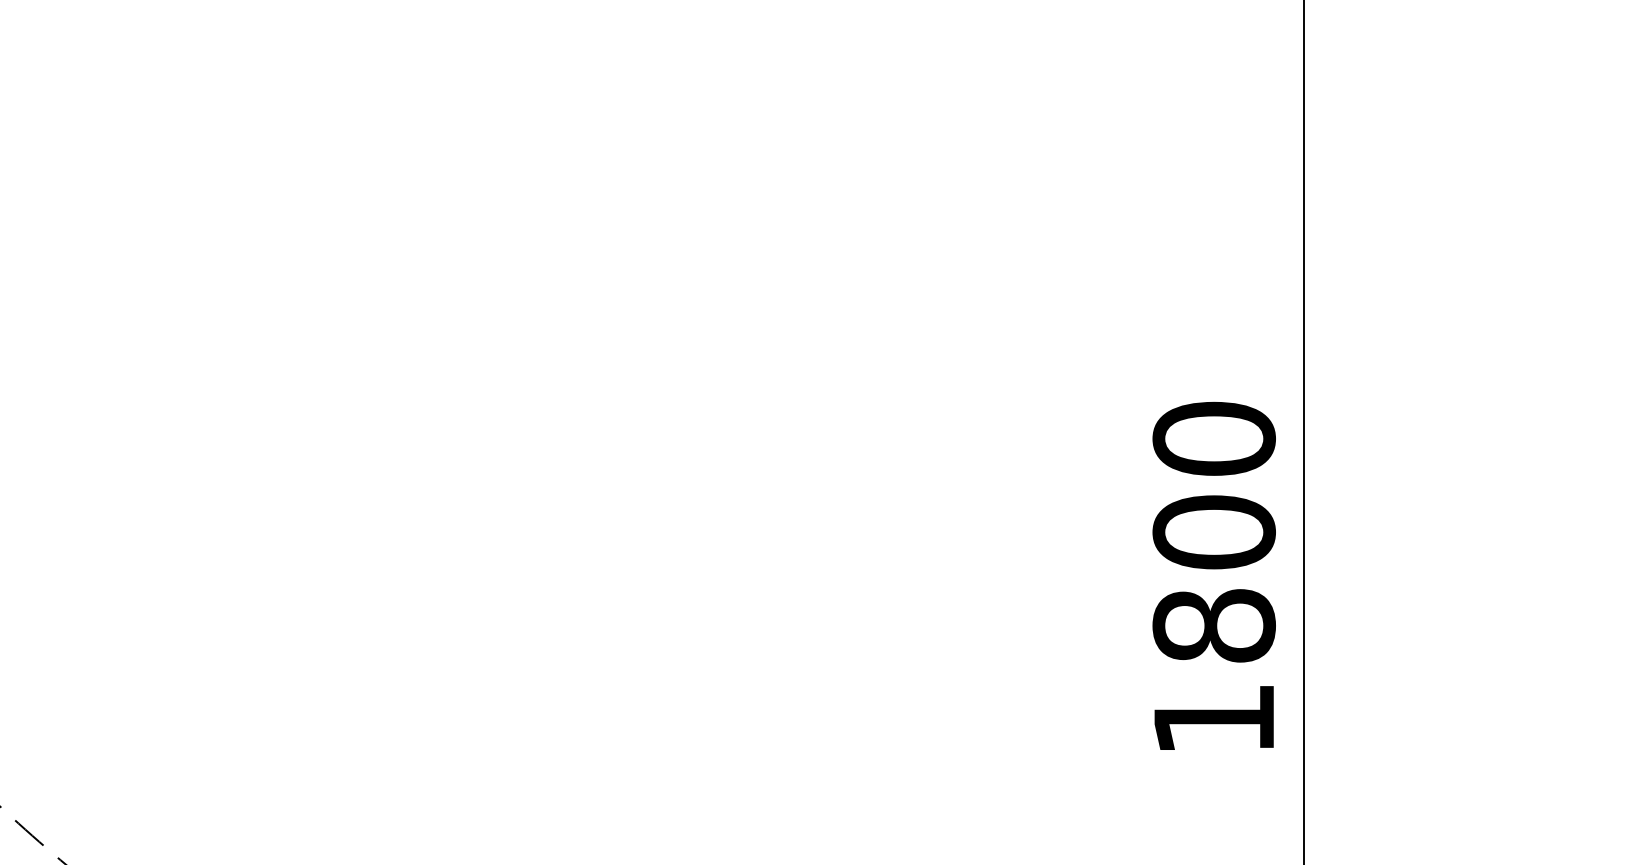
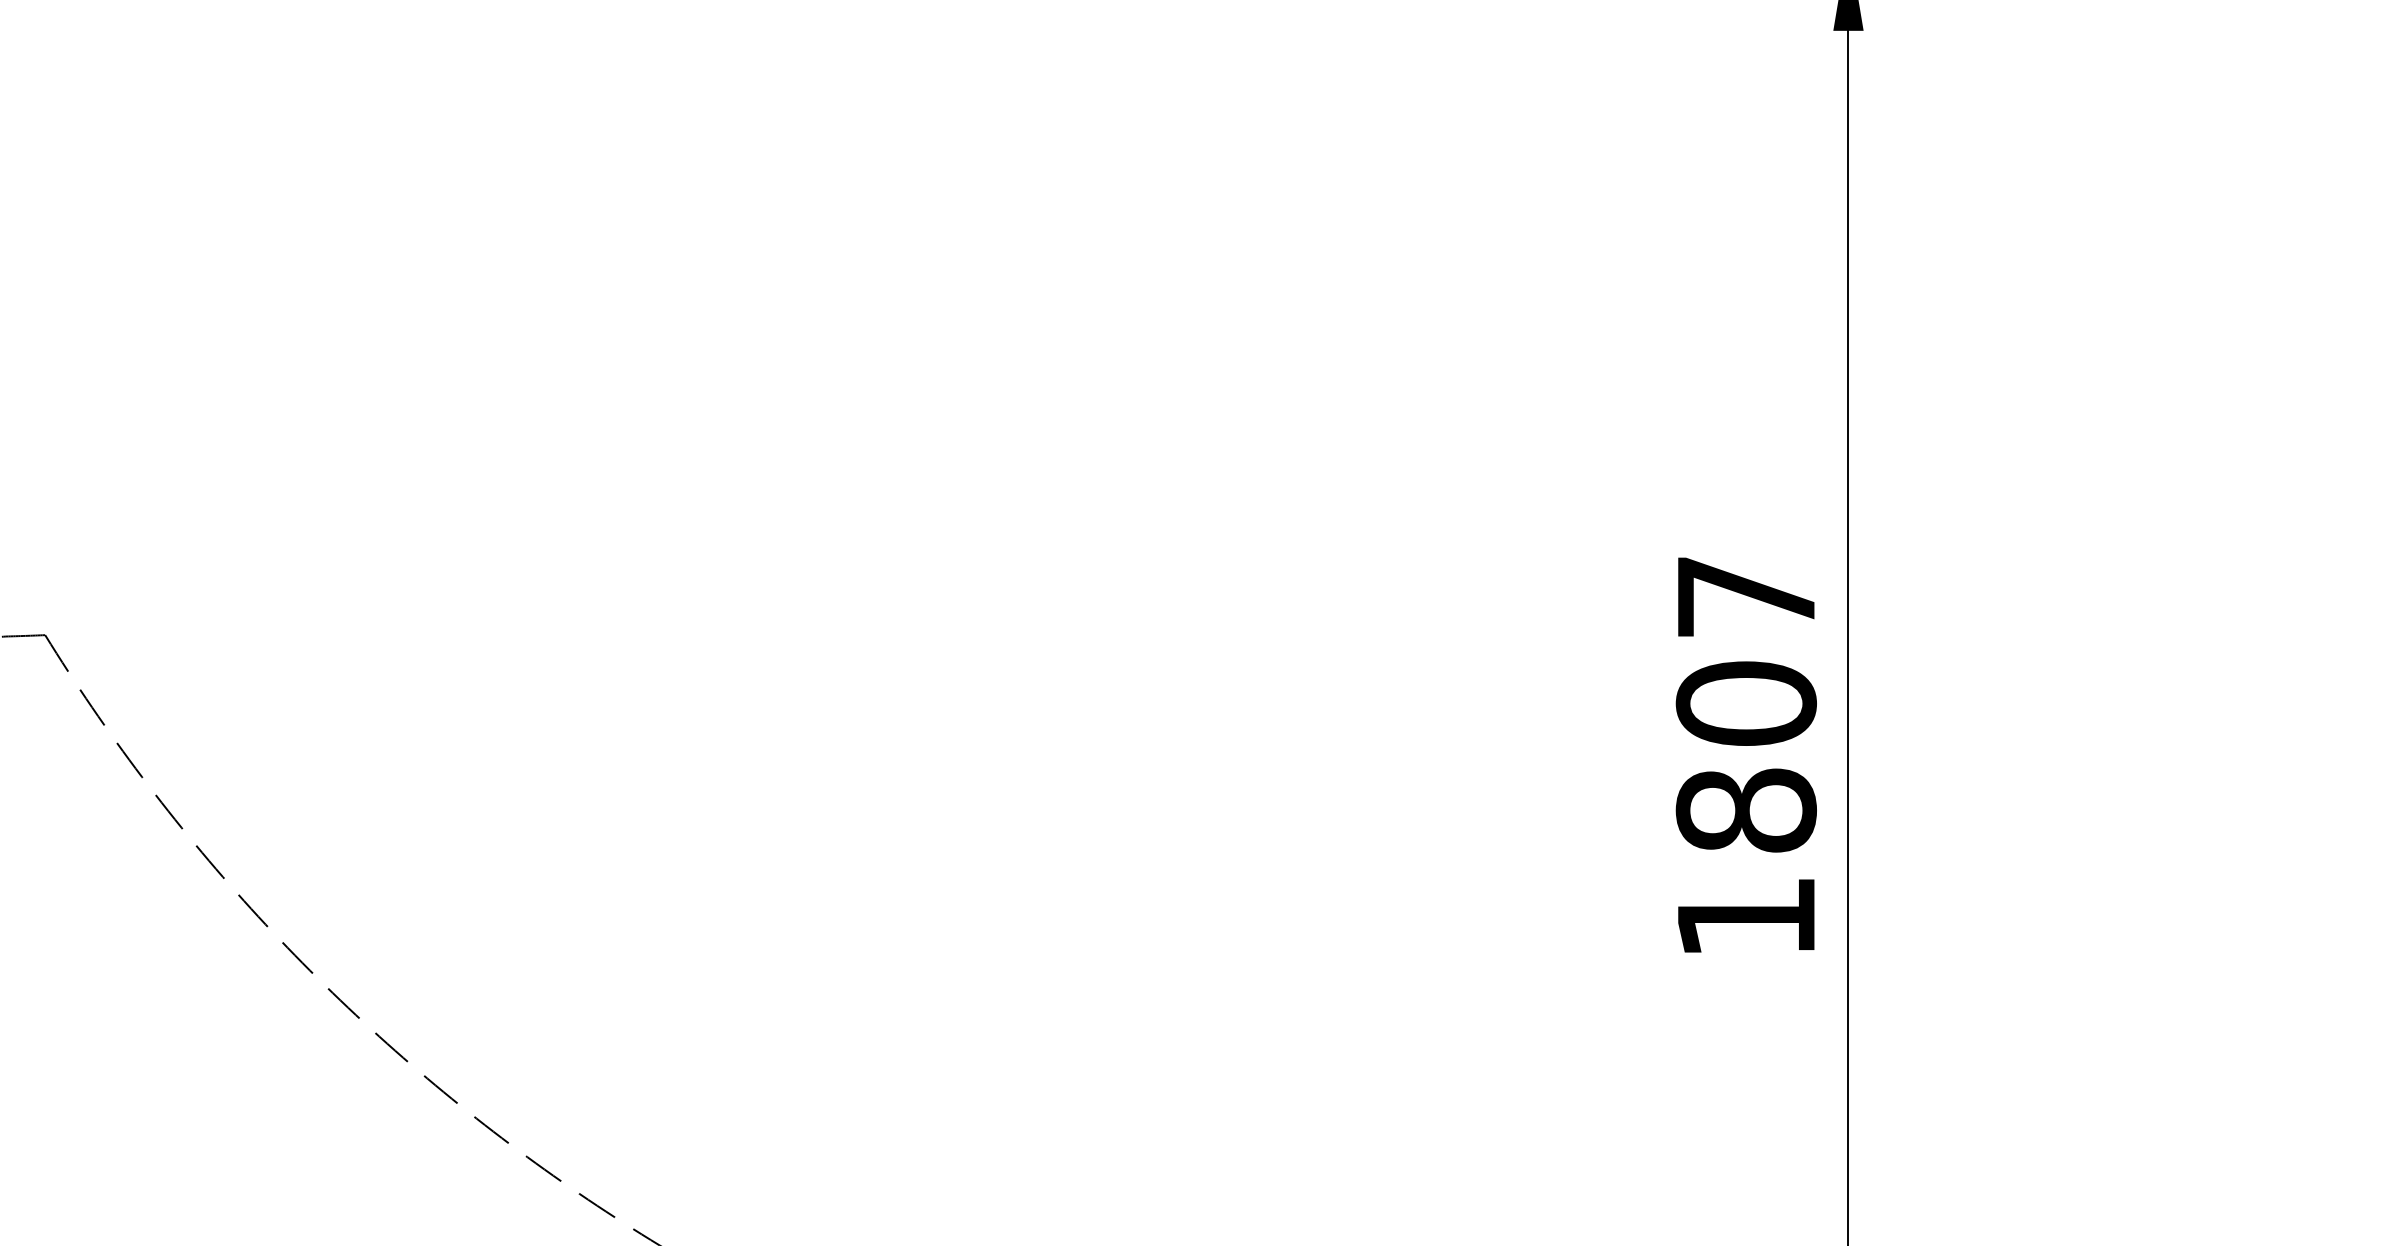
text: (1213, 438) -> (1745, 596), 1800 -> 1807

